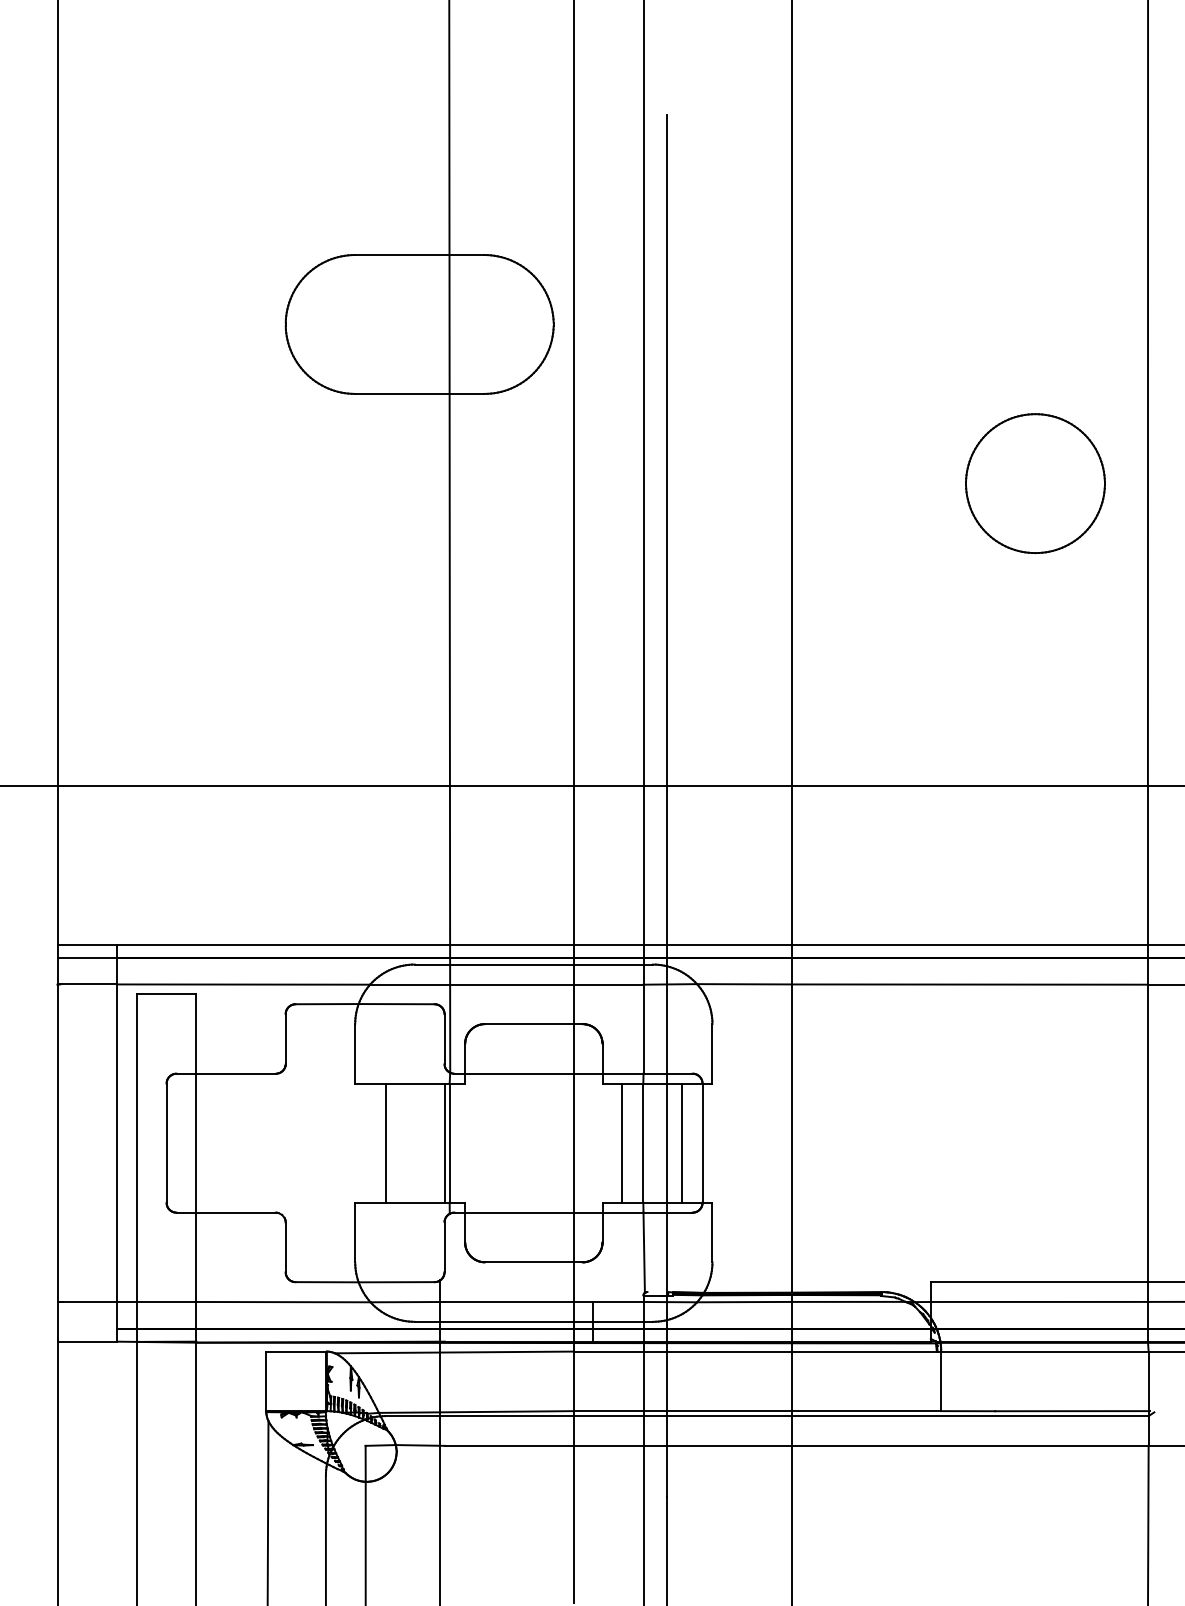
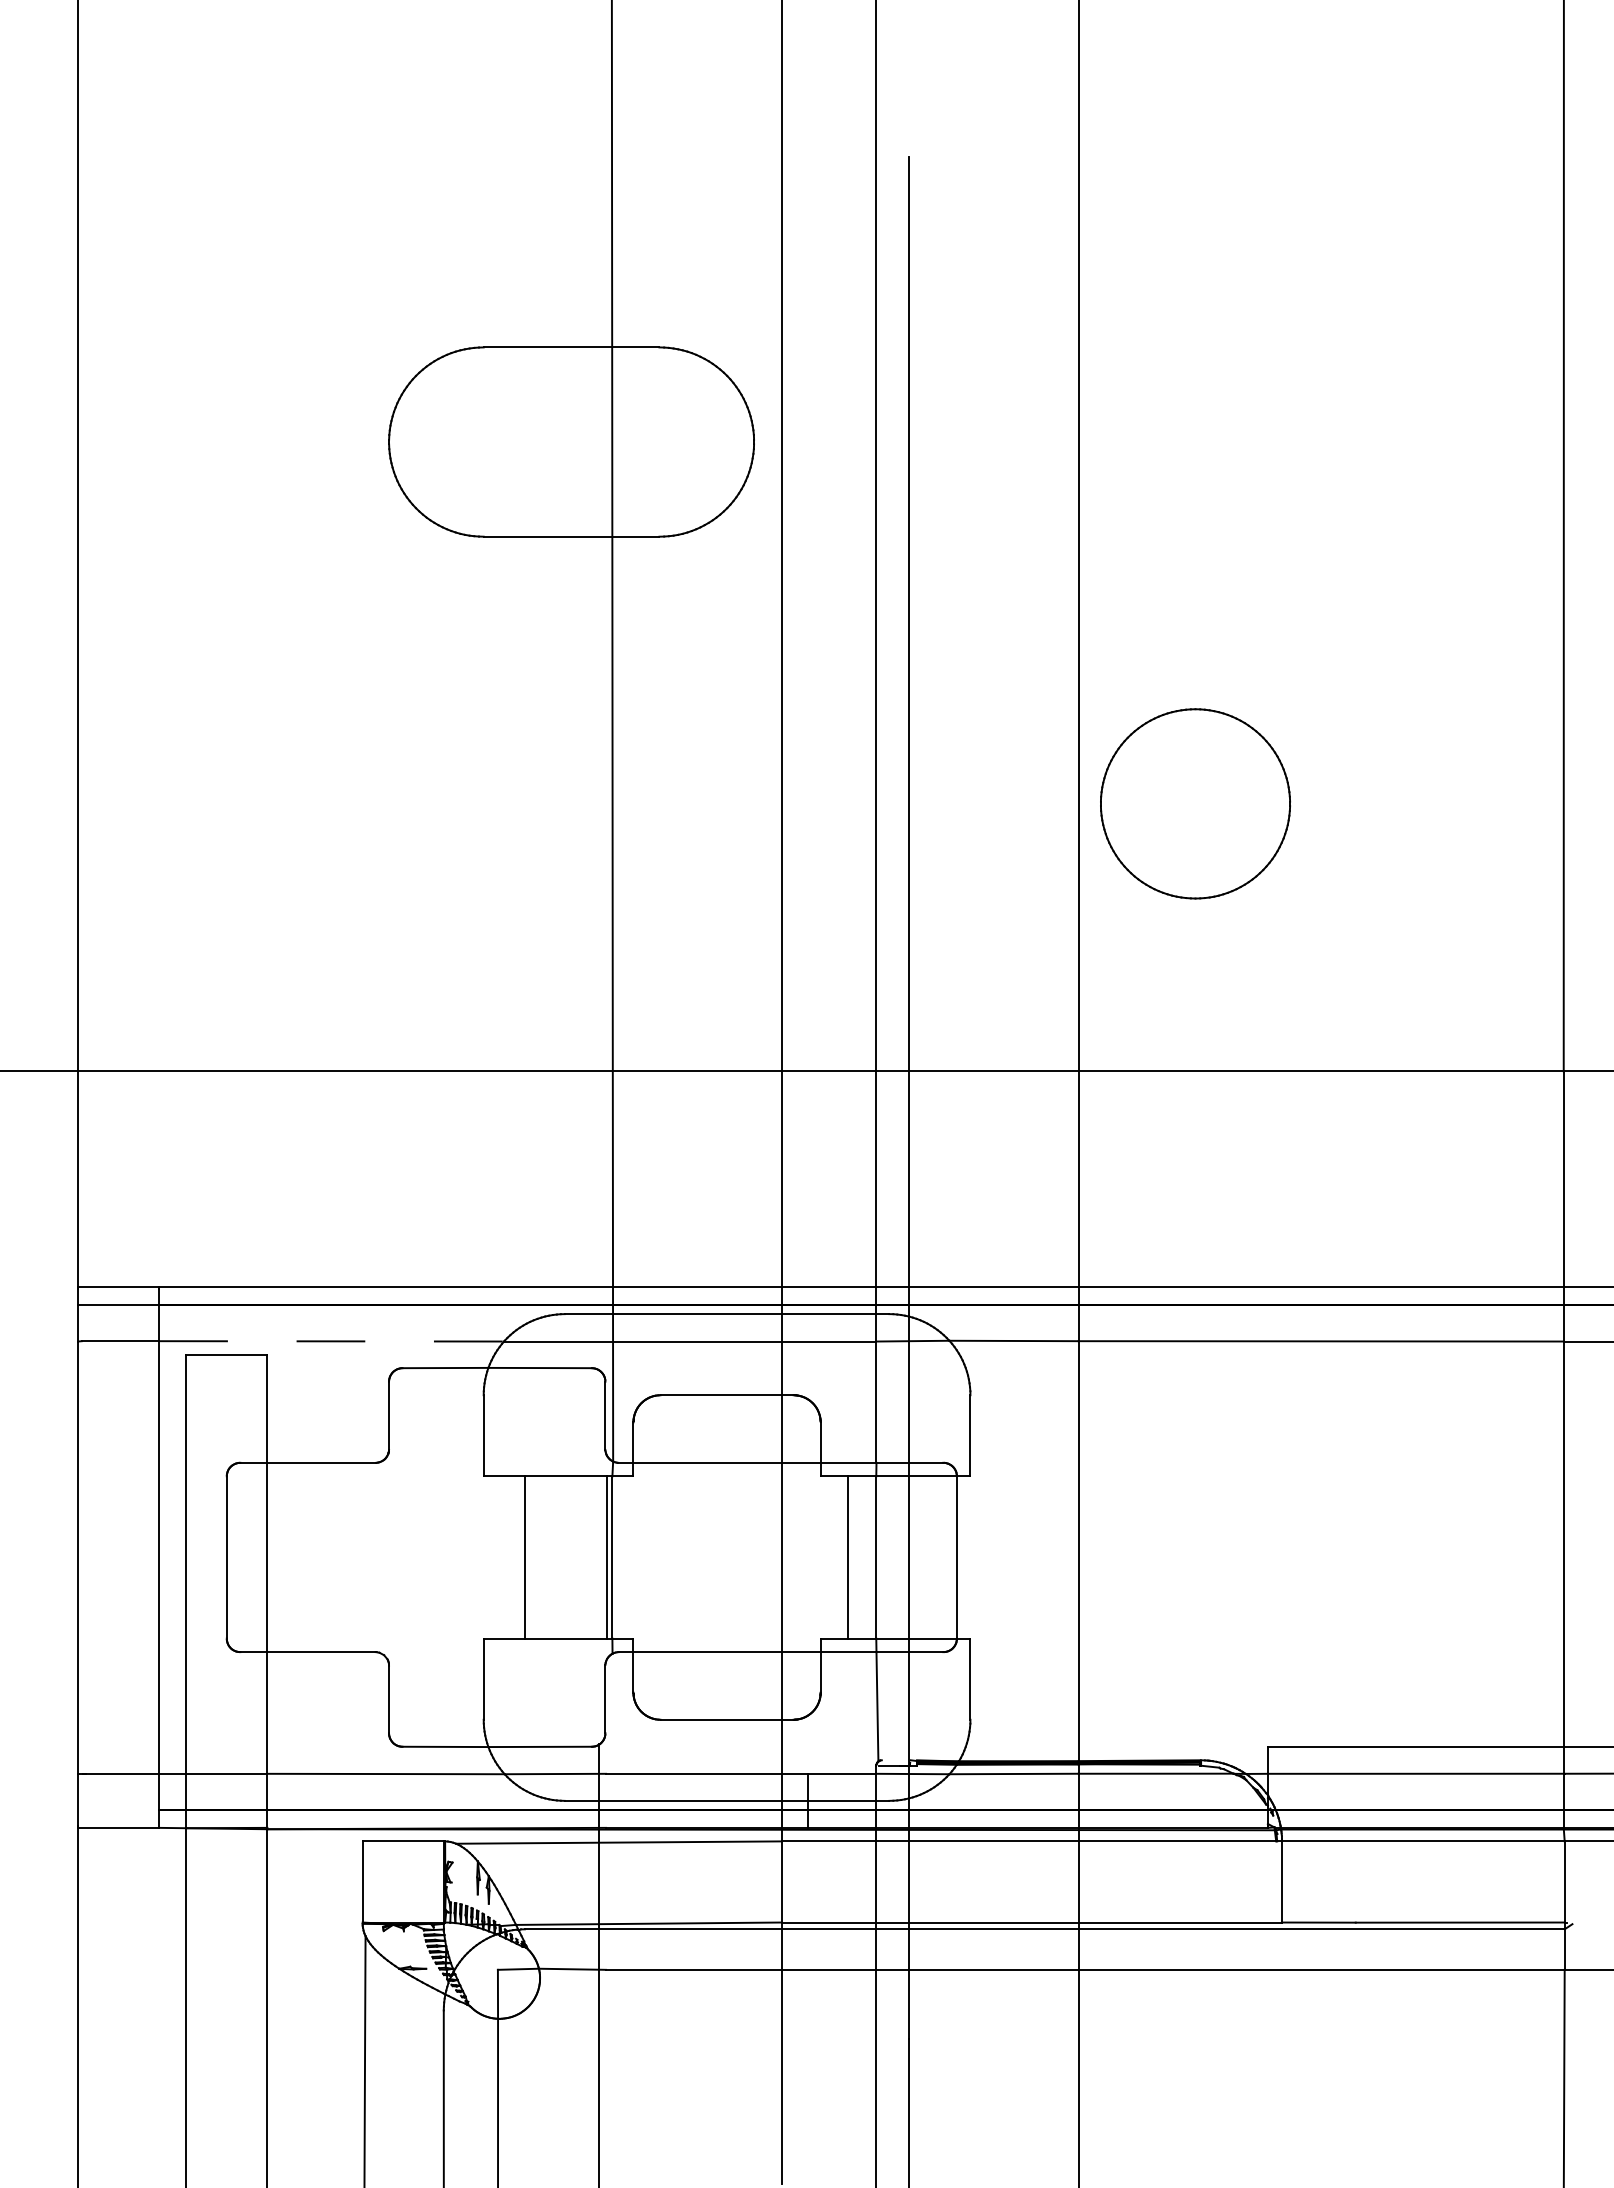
part: (1035, 483) -> (1195, 803), moved
line: (244, 984) -> (332, 1341), solid -> dashed
line: (681, 1143) -> (928, 1557), removed

